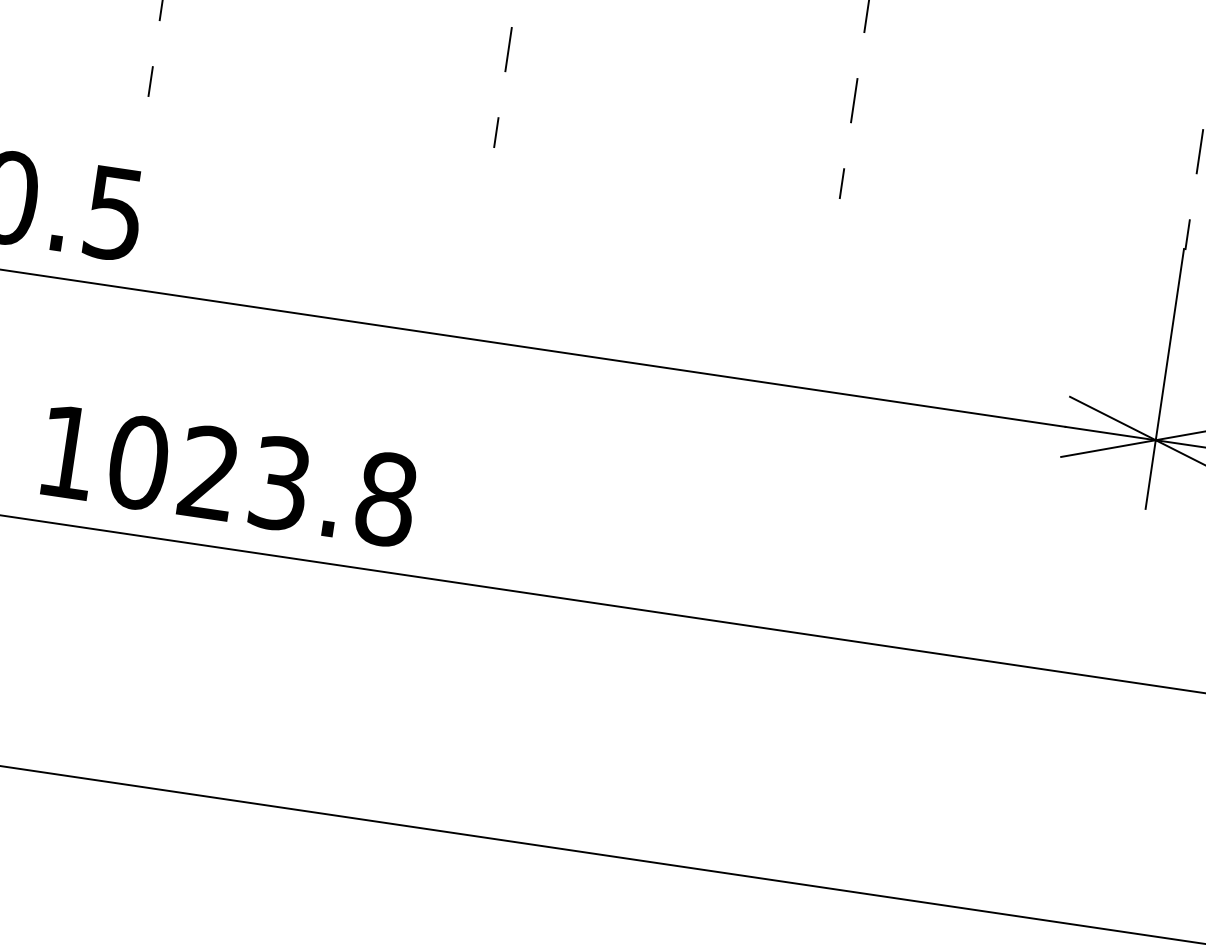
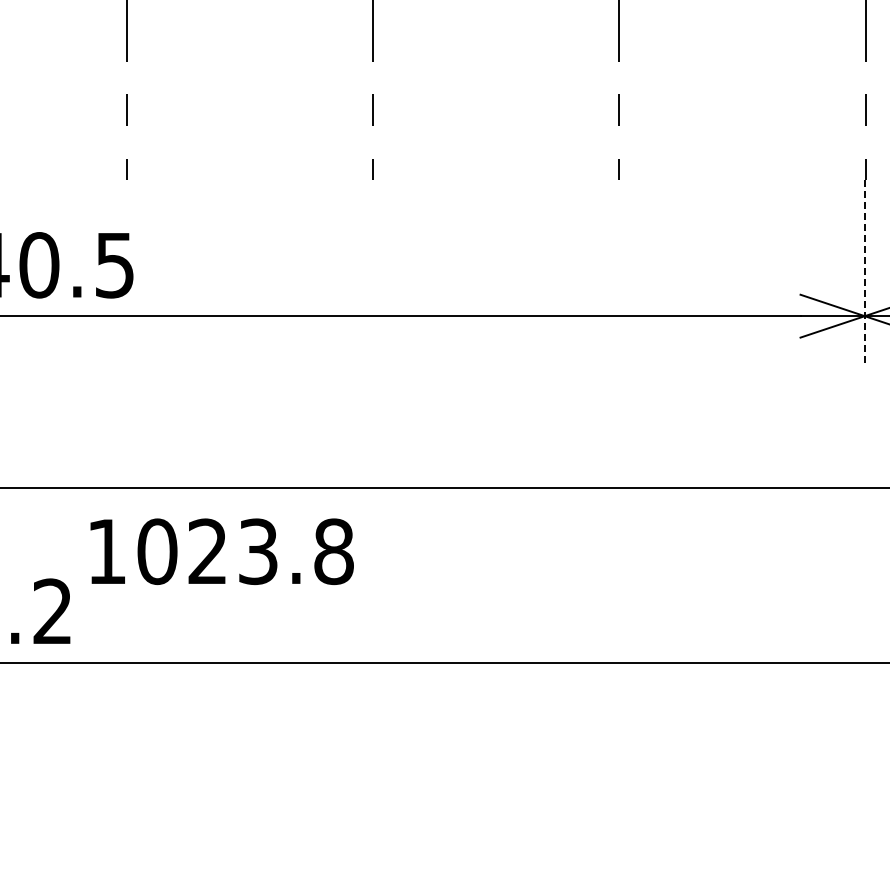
line: (1164, 378) -> (864, 272), solid -> dashed
text: (228, 475) -> (221, 551), moved

